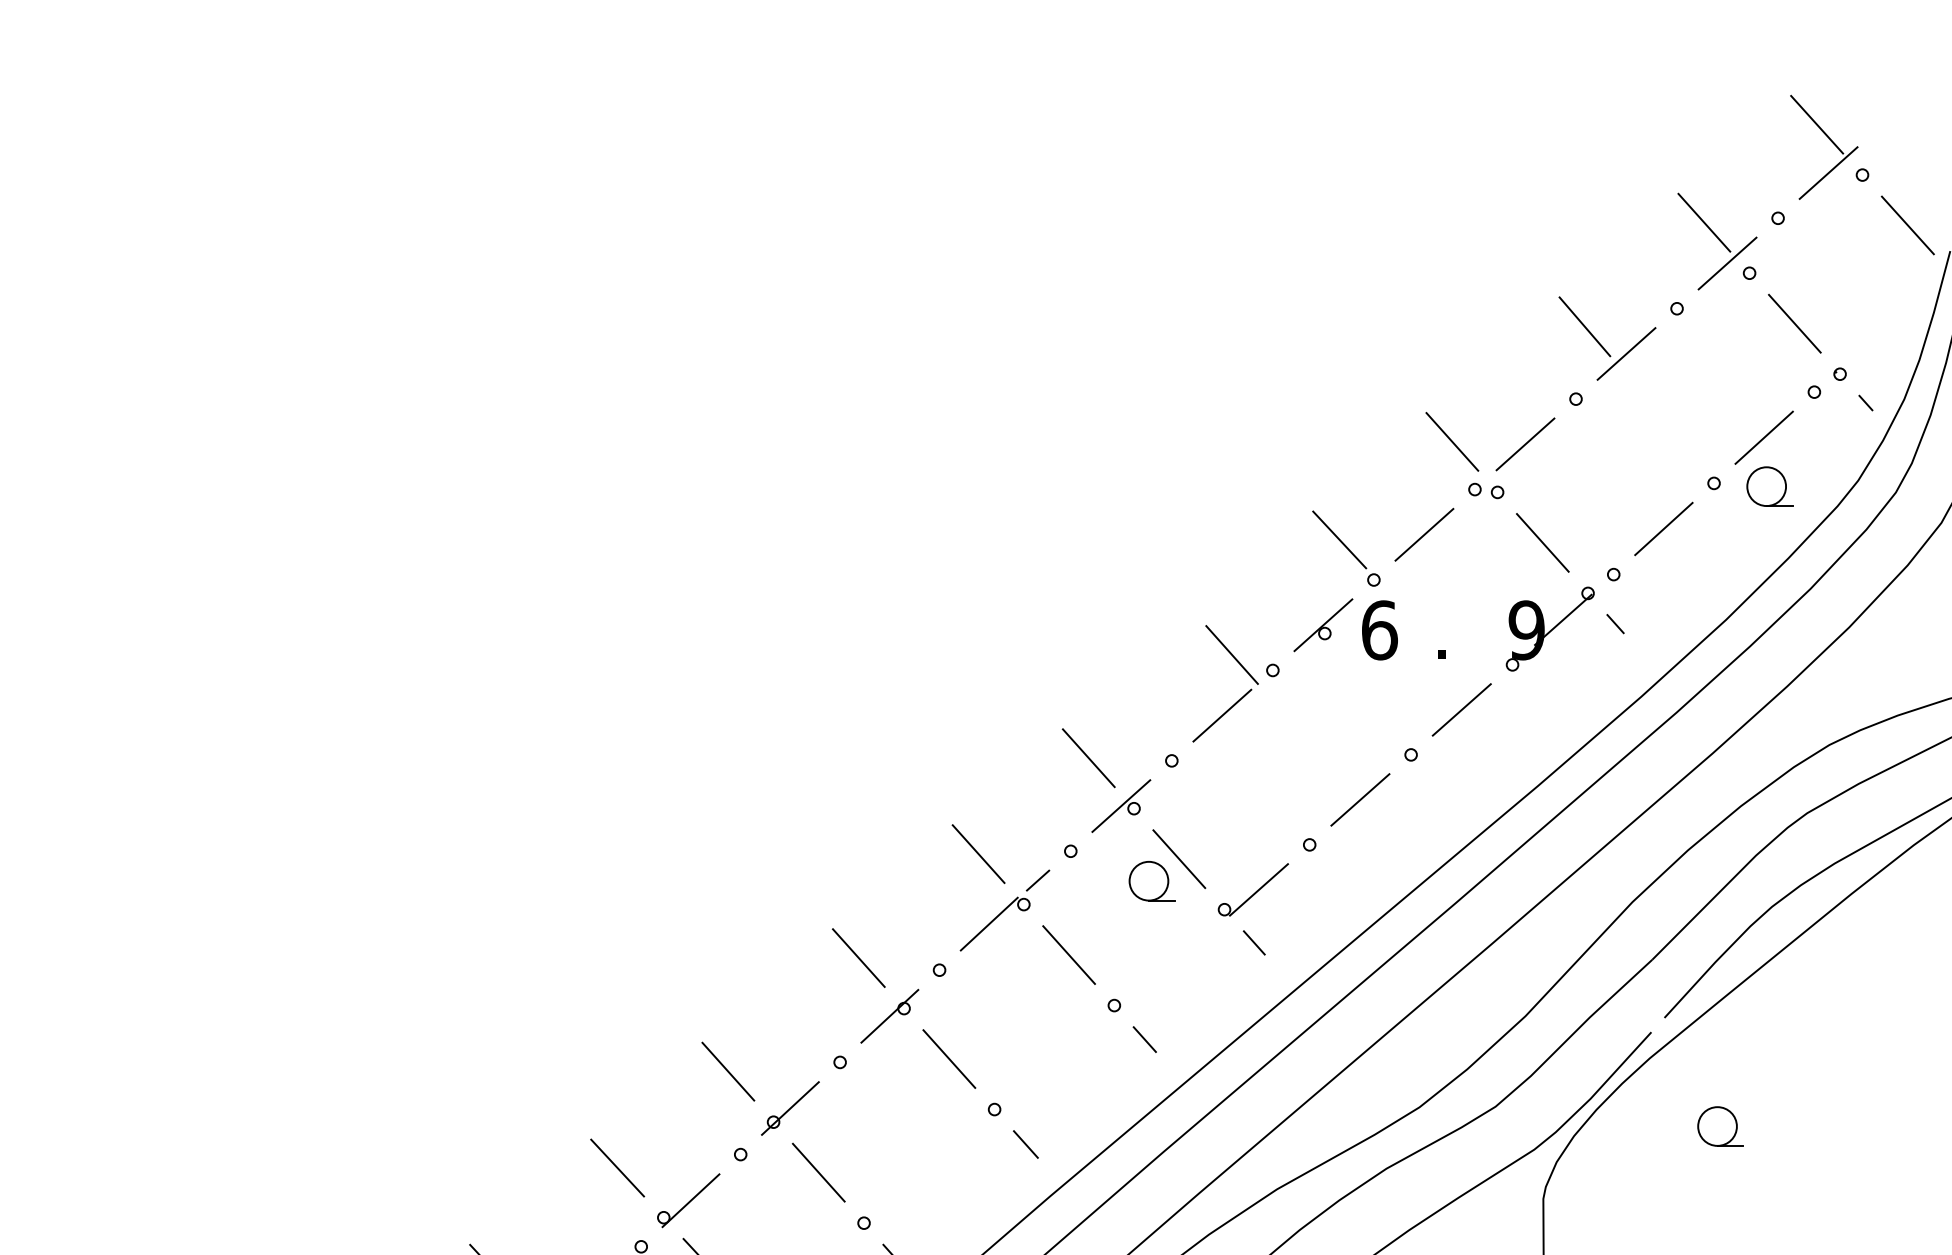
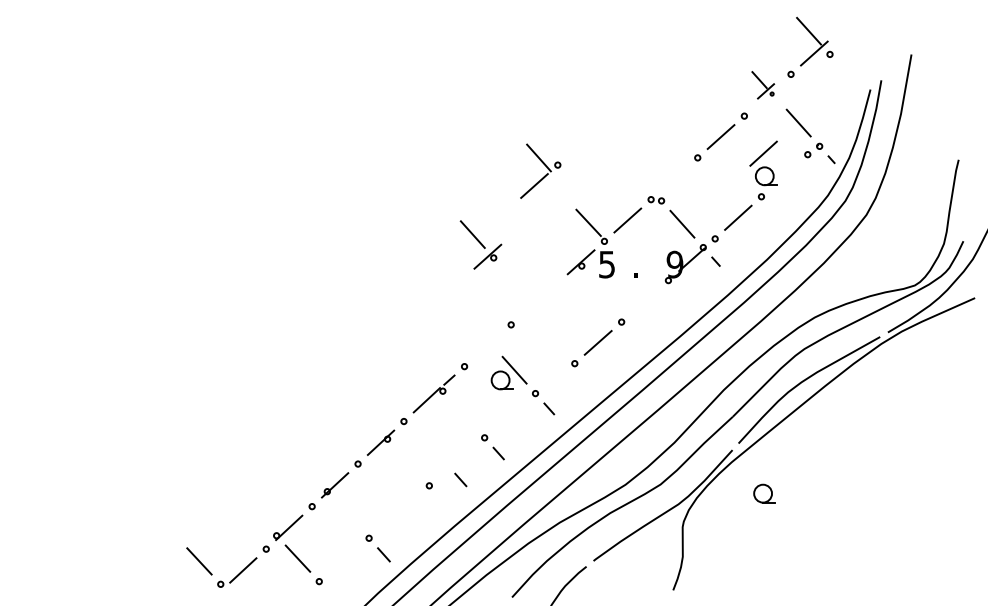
line: (1906, 224) -> (850, 77), removed
part: (1718, 242) -> (763, 85), size x0.6
line: (1584, 326) -> (701, 124), removed
line: (1451, 441) -> (640, 177), removed
line: (1525, 443) -> (674, 178), removed
part: (1763, 458) -> (763, 163), moved
text: (1380, 630) -> (607, 264), 6 -> 5
part: (1244, 671) -> (544, 165), moved
line: (1460, 710) -> (644, 301), removed
part: (1105, 779) -> (480, 244), moved
line: (977, 853) -> (421, 367), removed
line: (1259, 890) -> (551, 384), removed
line: (1068, 955) -> (463, 414), removed
line: (858, 957) -> (366, 415), removed
line: (949, 1059) -> (408, 462), removed
line: (728, 1072) -> (306, 468), removed
line: (1025, 1143) -> (460, 479), moved
line: (617, 1167) -> (255, 512), removed
line: (819, 1171) -> (348, 514), removed

